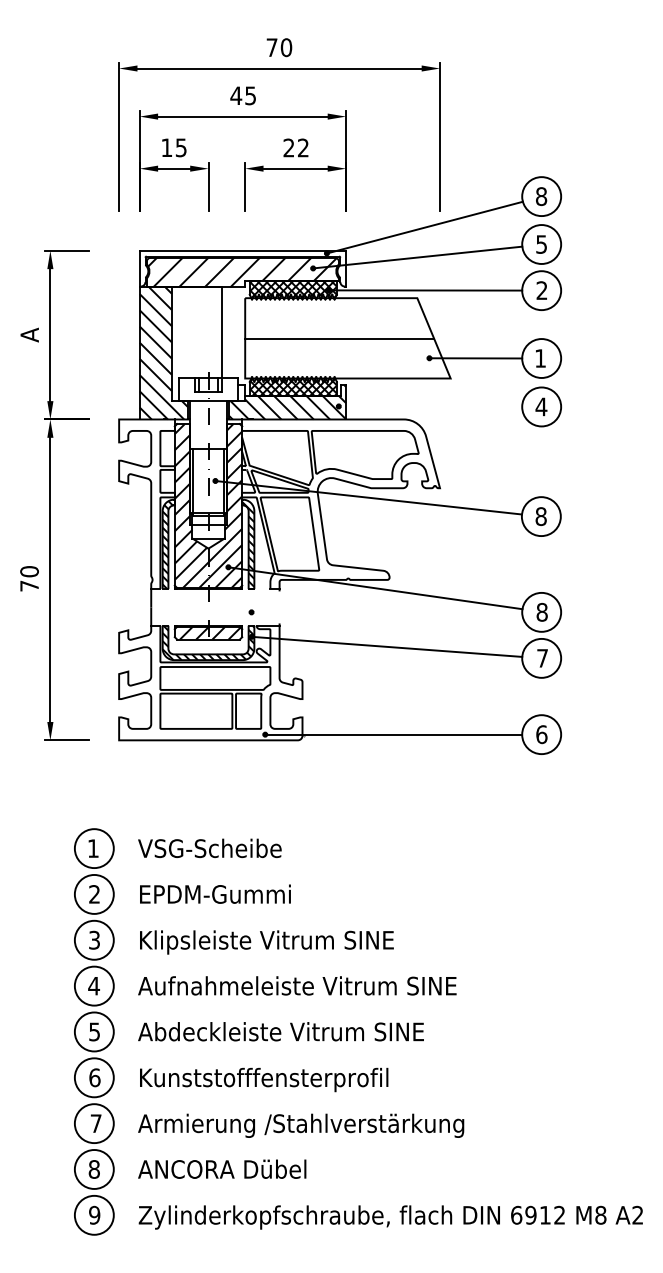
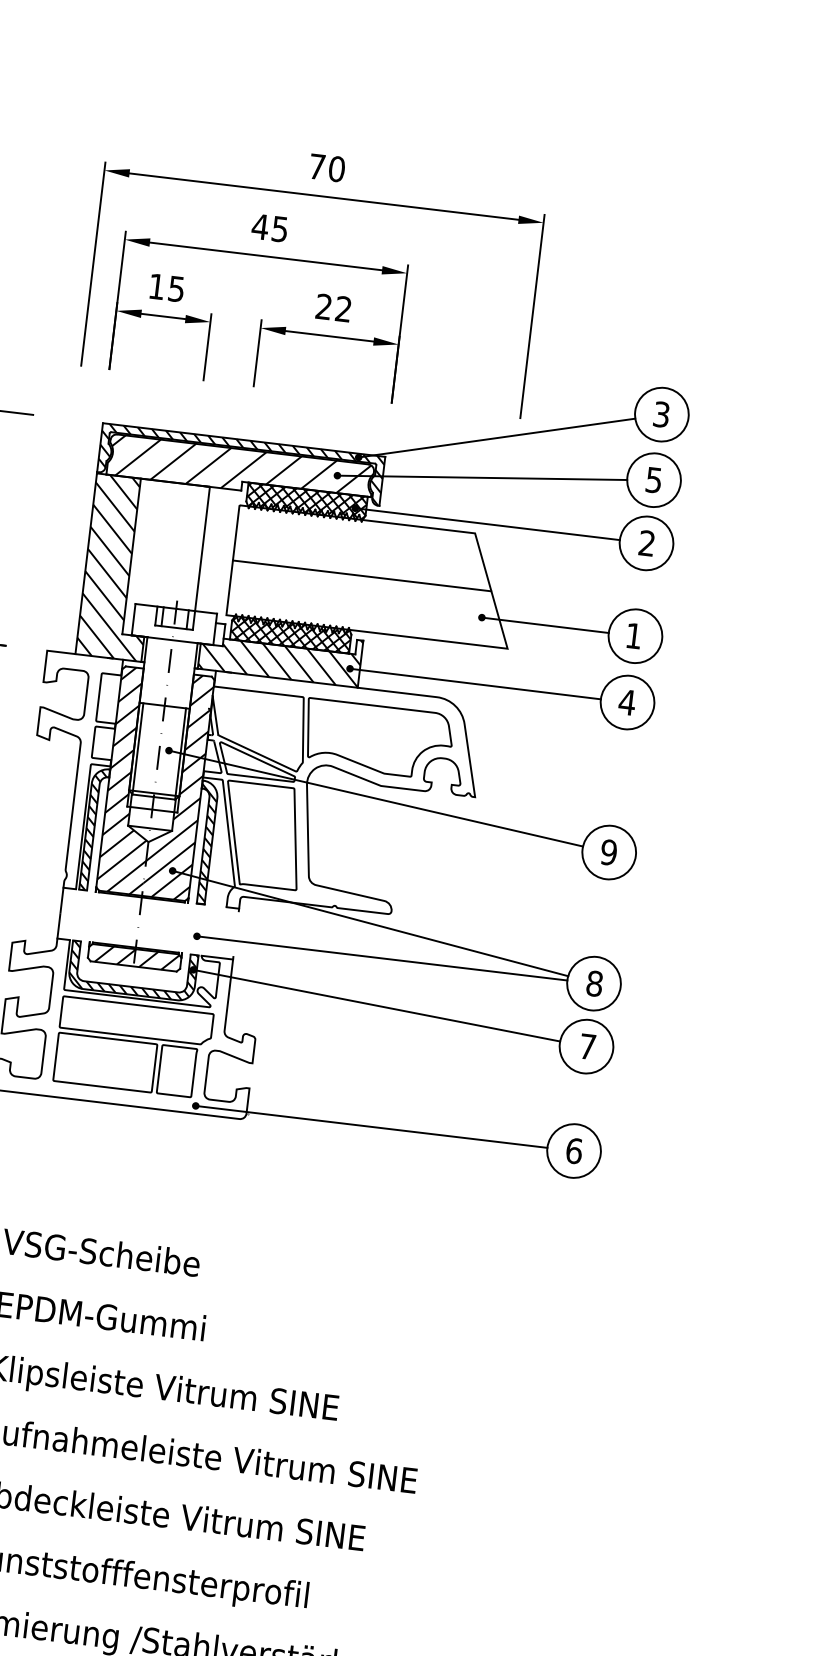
text: (541, 196) -> (661, 414), 8 -> 3
hatch: (242, 268) -> (240, 464), added
line: (430, 406) -> (475, 683), added
text: (540, 516) -> (608, 852), 8 -> 9
line: (386, 612) -> (381, 958), added

